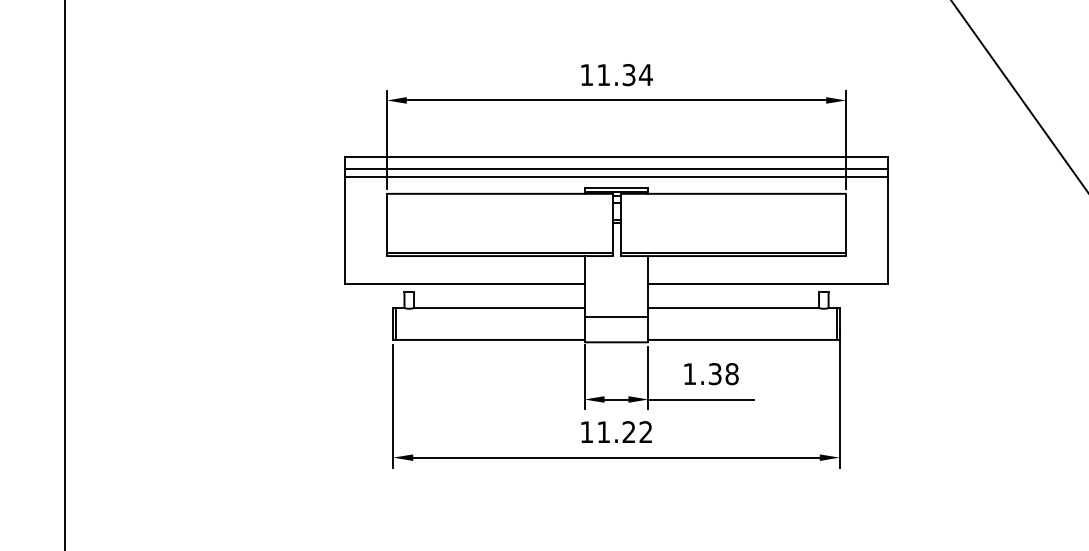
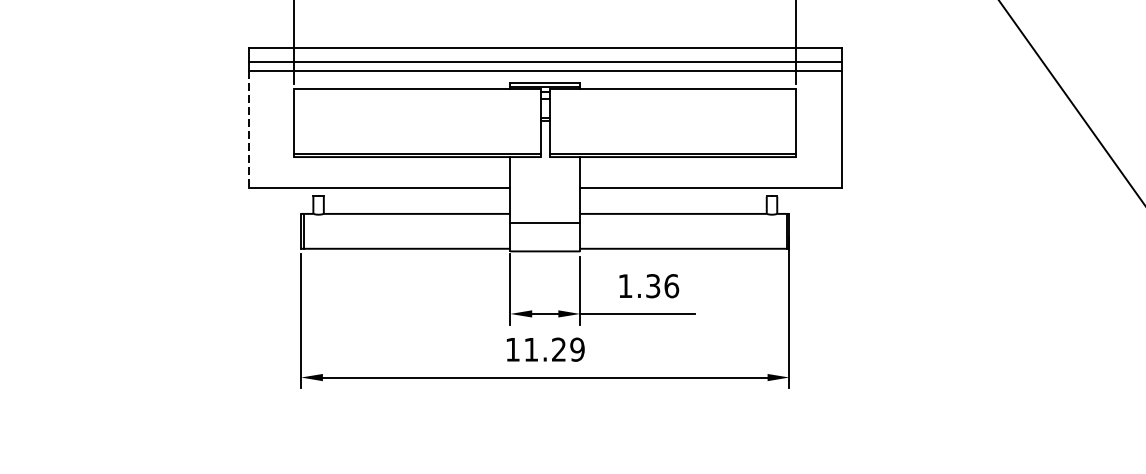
line: (345, 231) -> (248, 130), solid -> dashed
text: (731, 374) -> (671, 286), 1.38 -> 1.36
text: (645, 432) -> (576, 350), 11.22 -> 11.29

